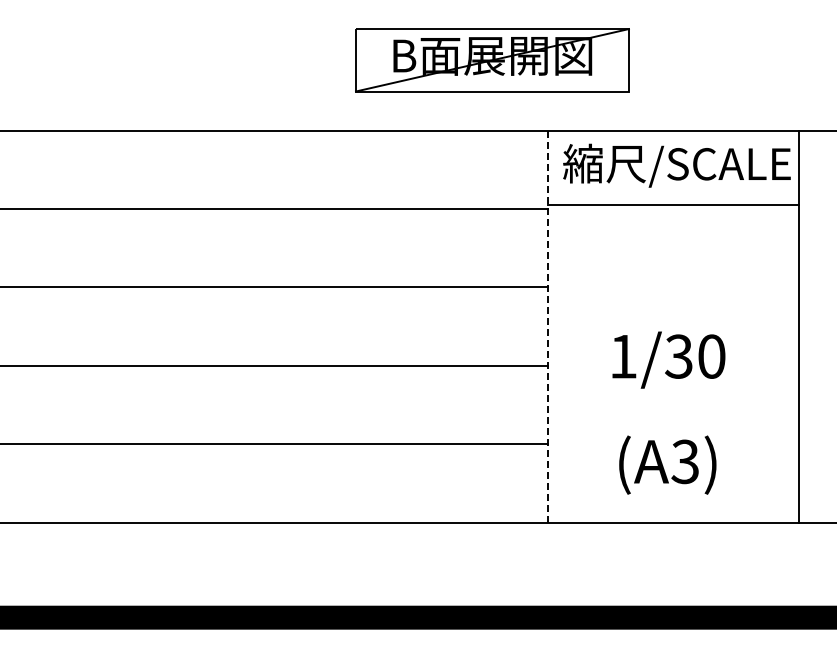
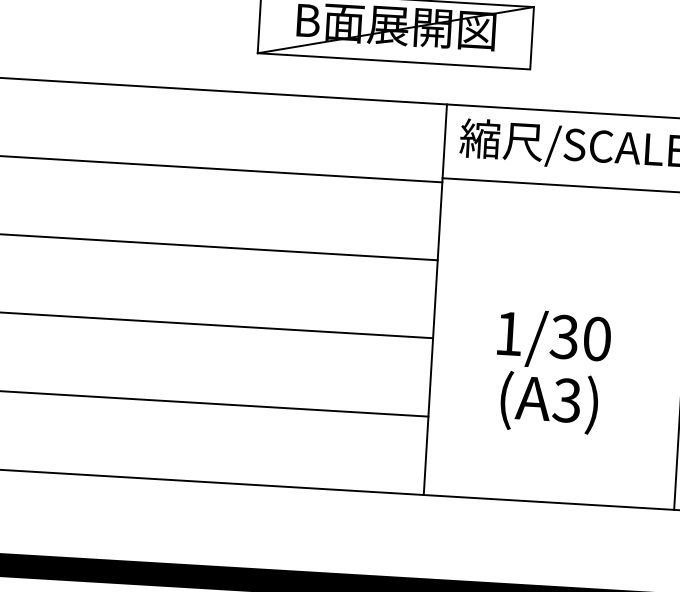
line: (547, 327) -> (434, 300), dashed -> solid
text: (667, 464) -> (549, 402), moved

